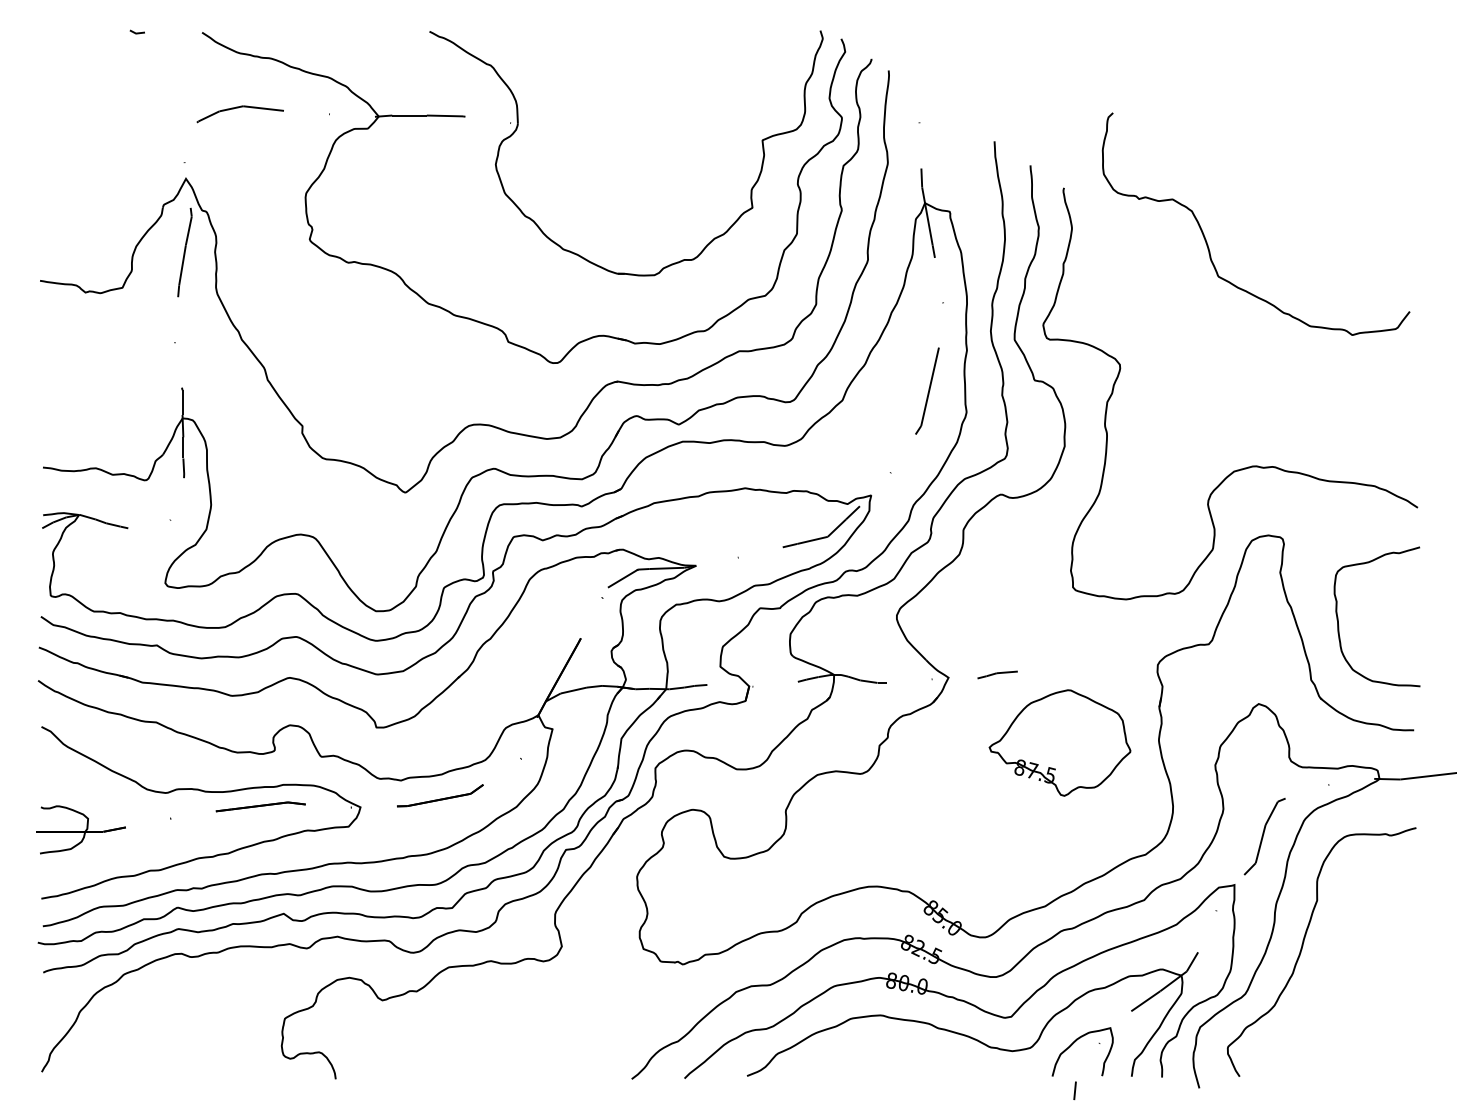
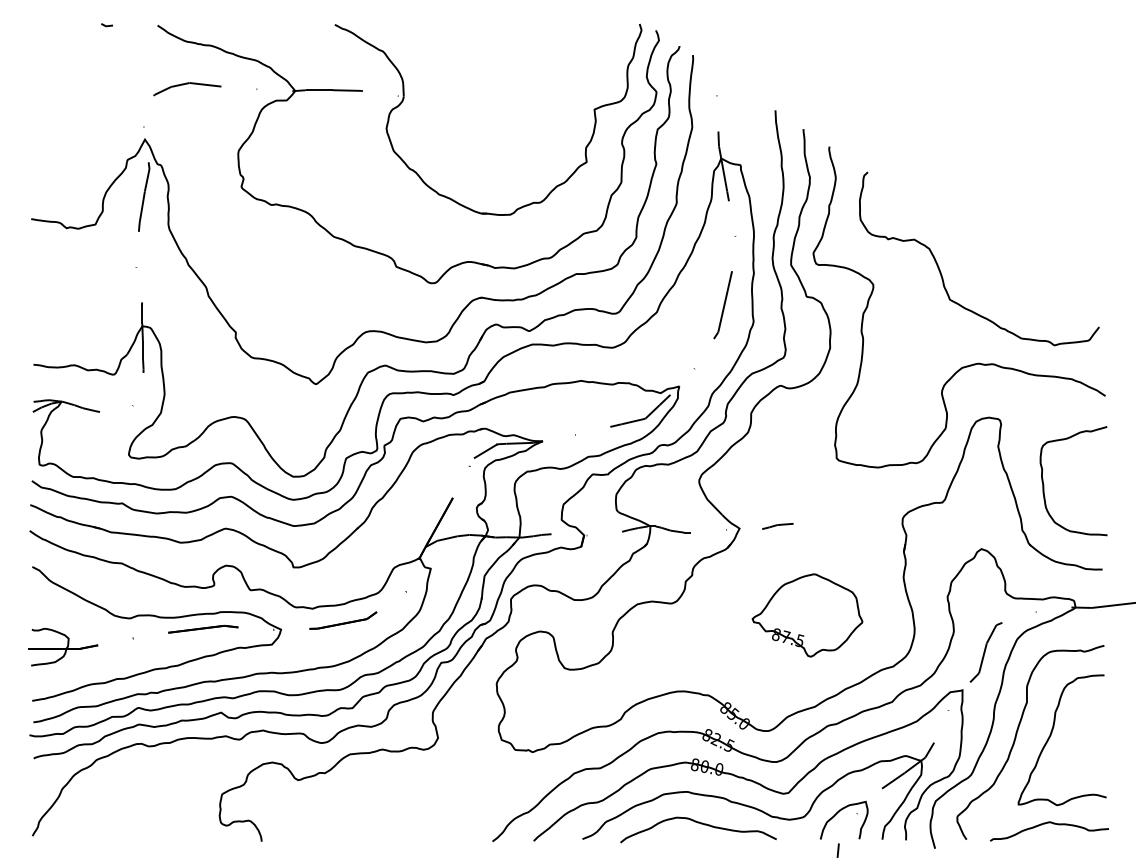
curve: (1207, 241) -> (941, 272), moved
part: (1060, 743) -> (807, 615), moved
curve: (1348, 943) -> (1051, 735), added
curve: (1346, 1055) -> (1049, 823), added
curve: (899, 1057) -> (701, 824), added

